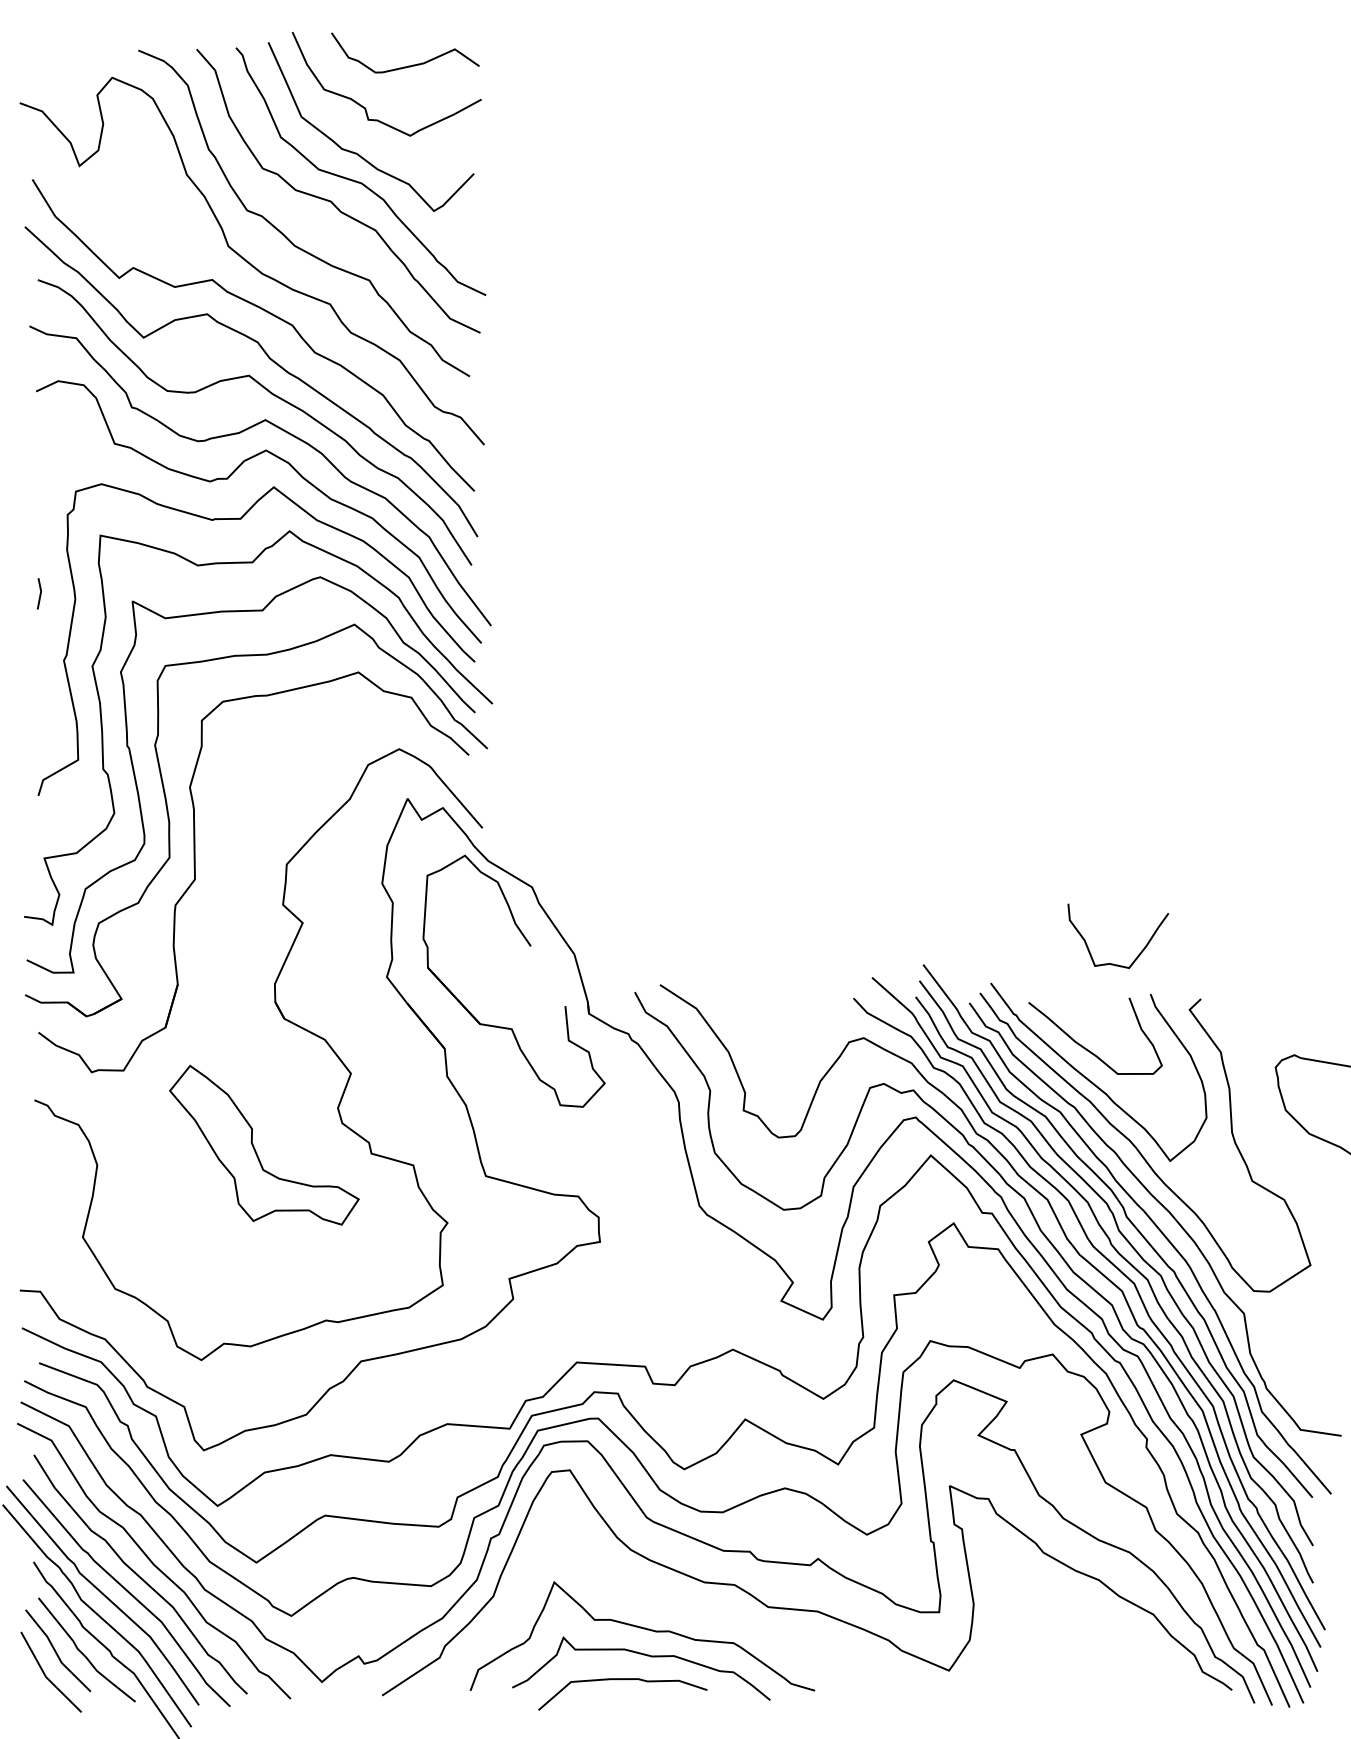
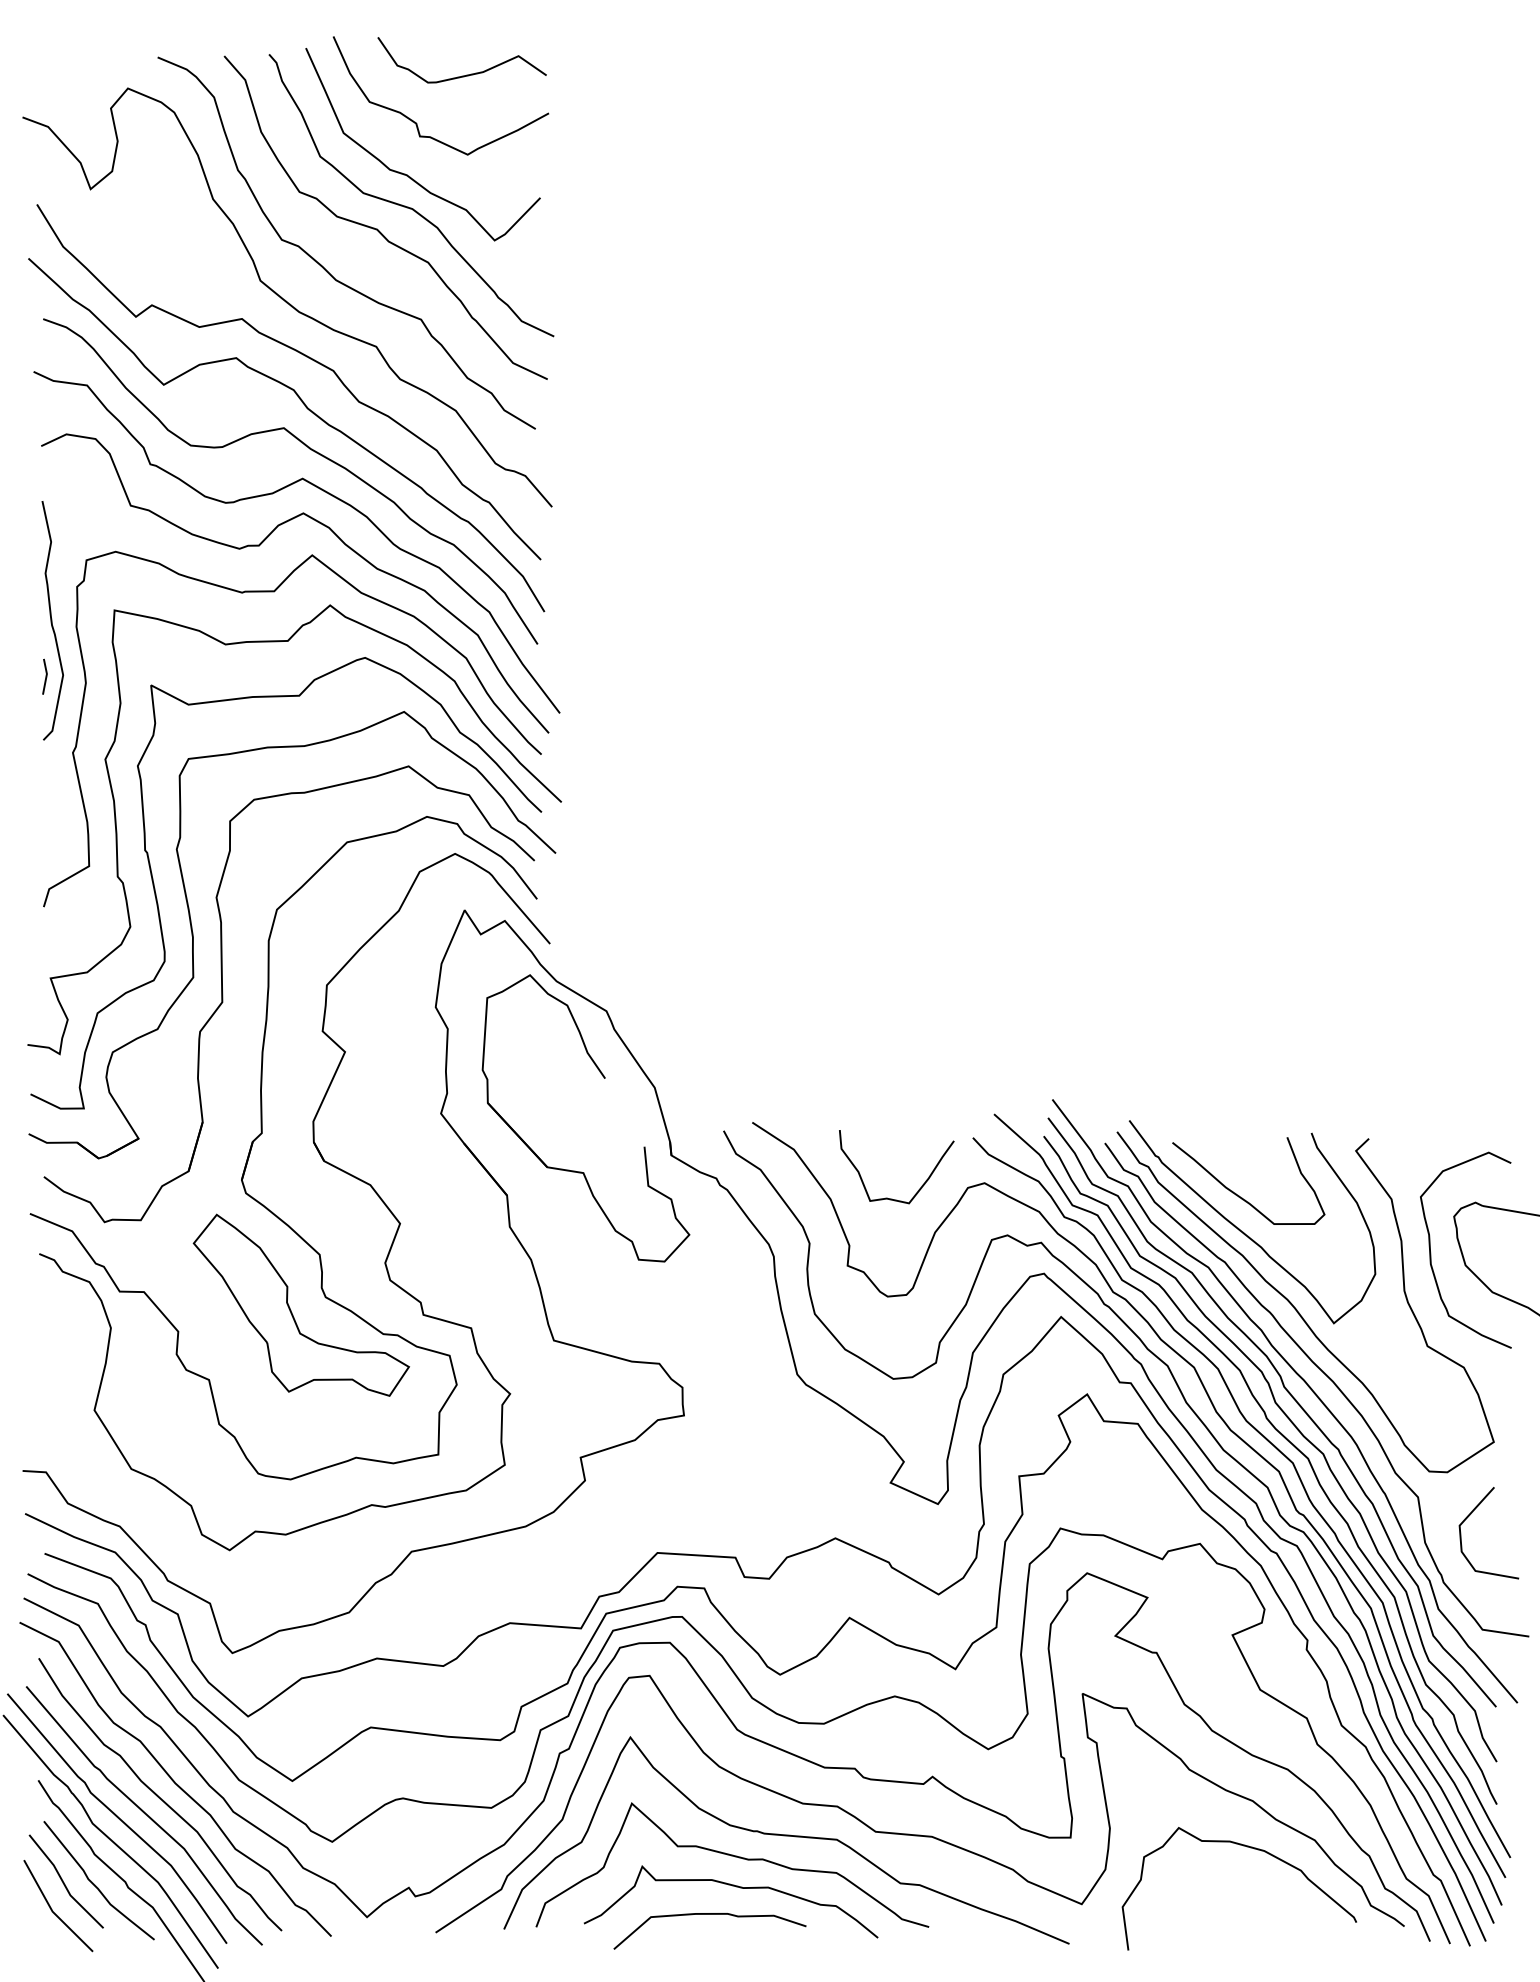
curve: (46, 544) -> (52, 620), added
curve: (1140, 952) -> (921, 1185), moved
part: (230, 994) -> (262, 1133), added
curve: (1255, 1098) -> (1431, 1252), added
line: (1290, 1329) -> (1470, 1515), added
curve: (689, 1611) -> (786, 1836), added
curve: (1097, 1621) -> (1250, 1848), added

